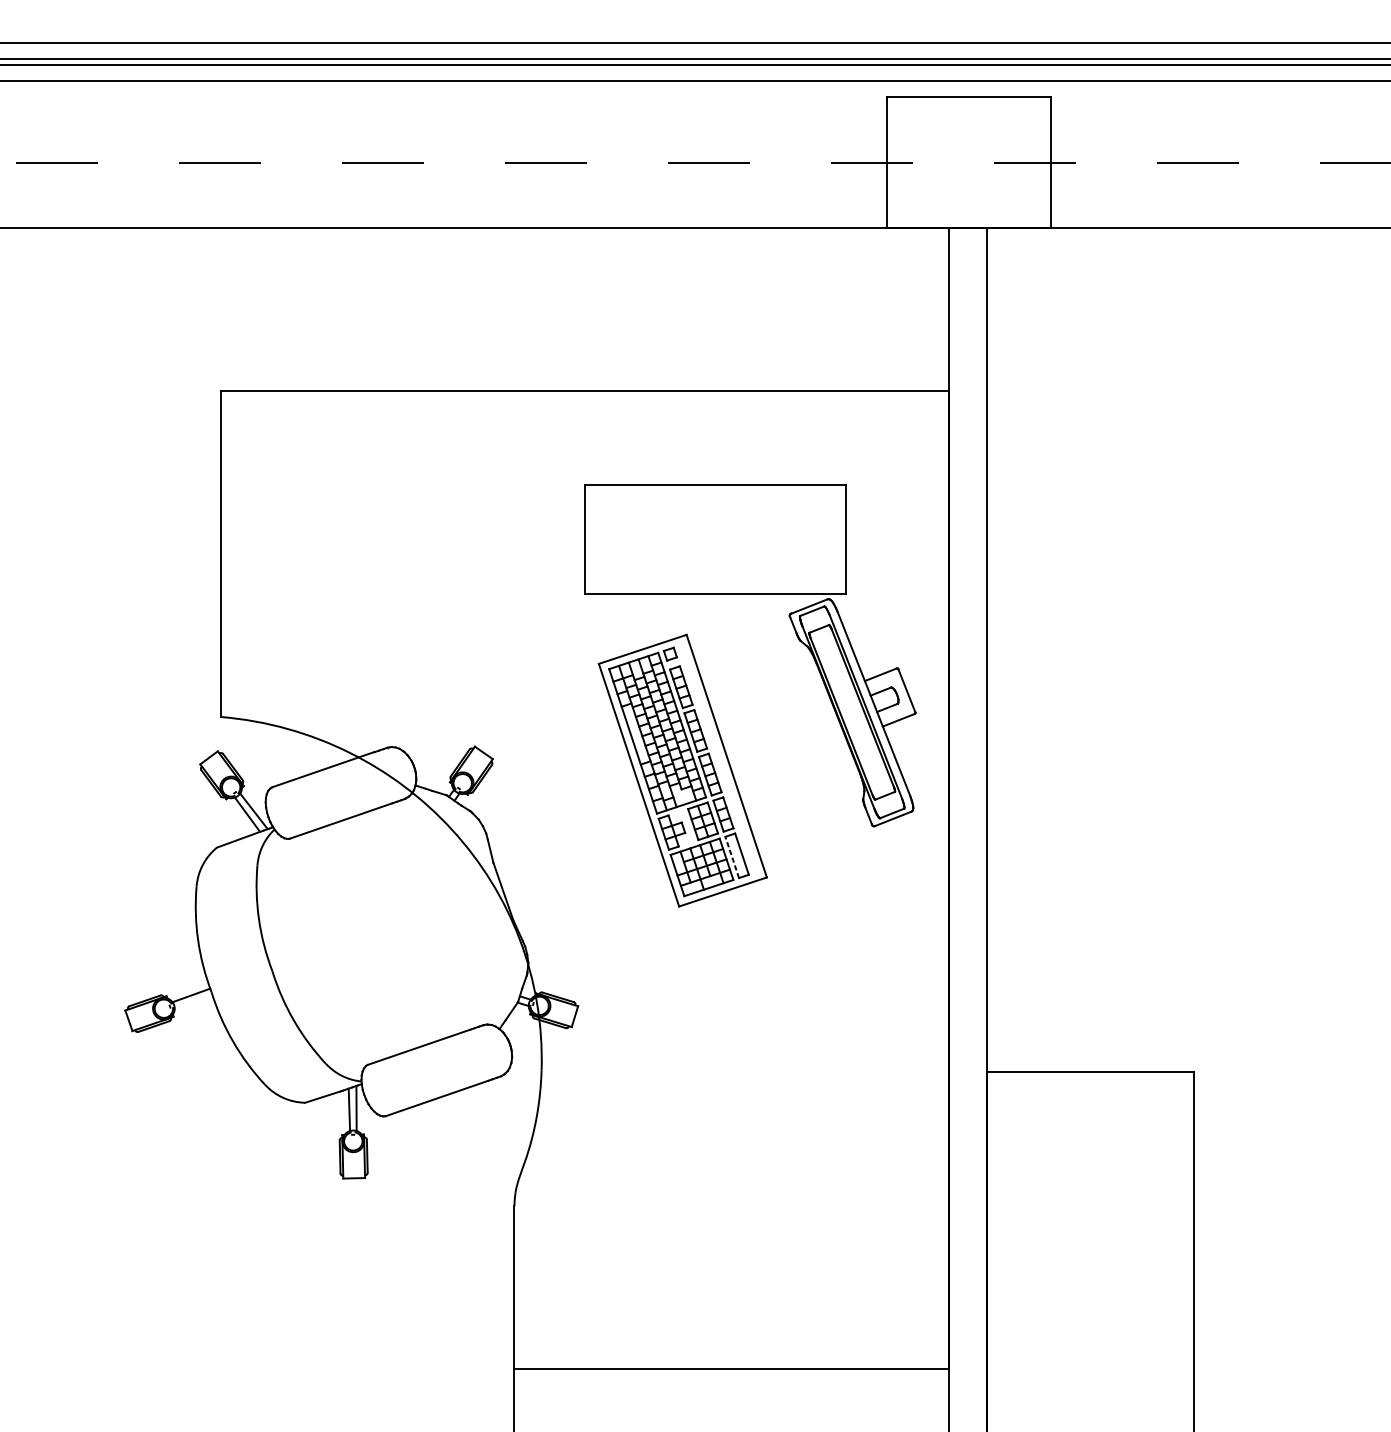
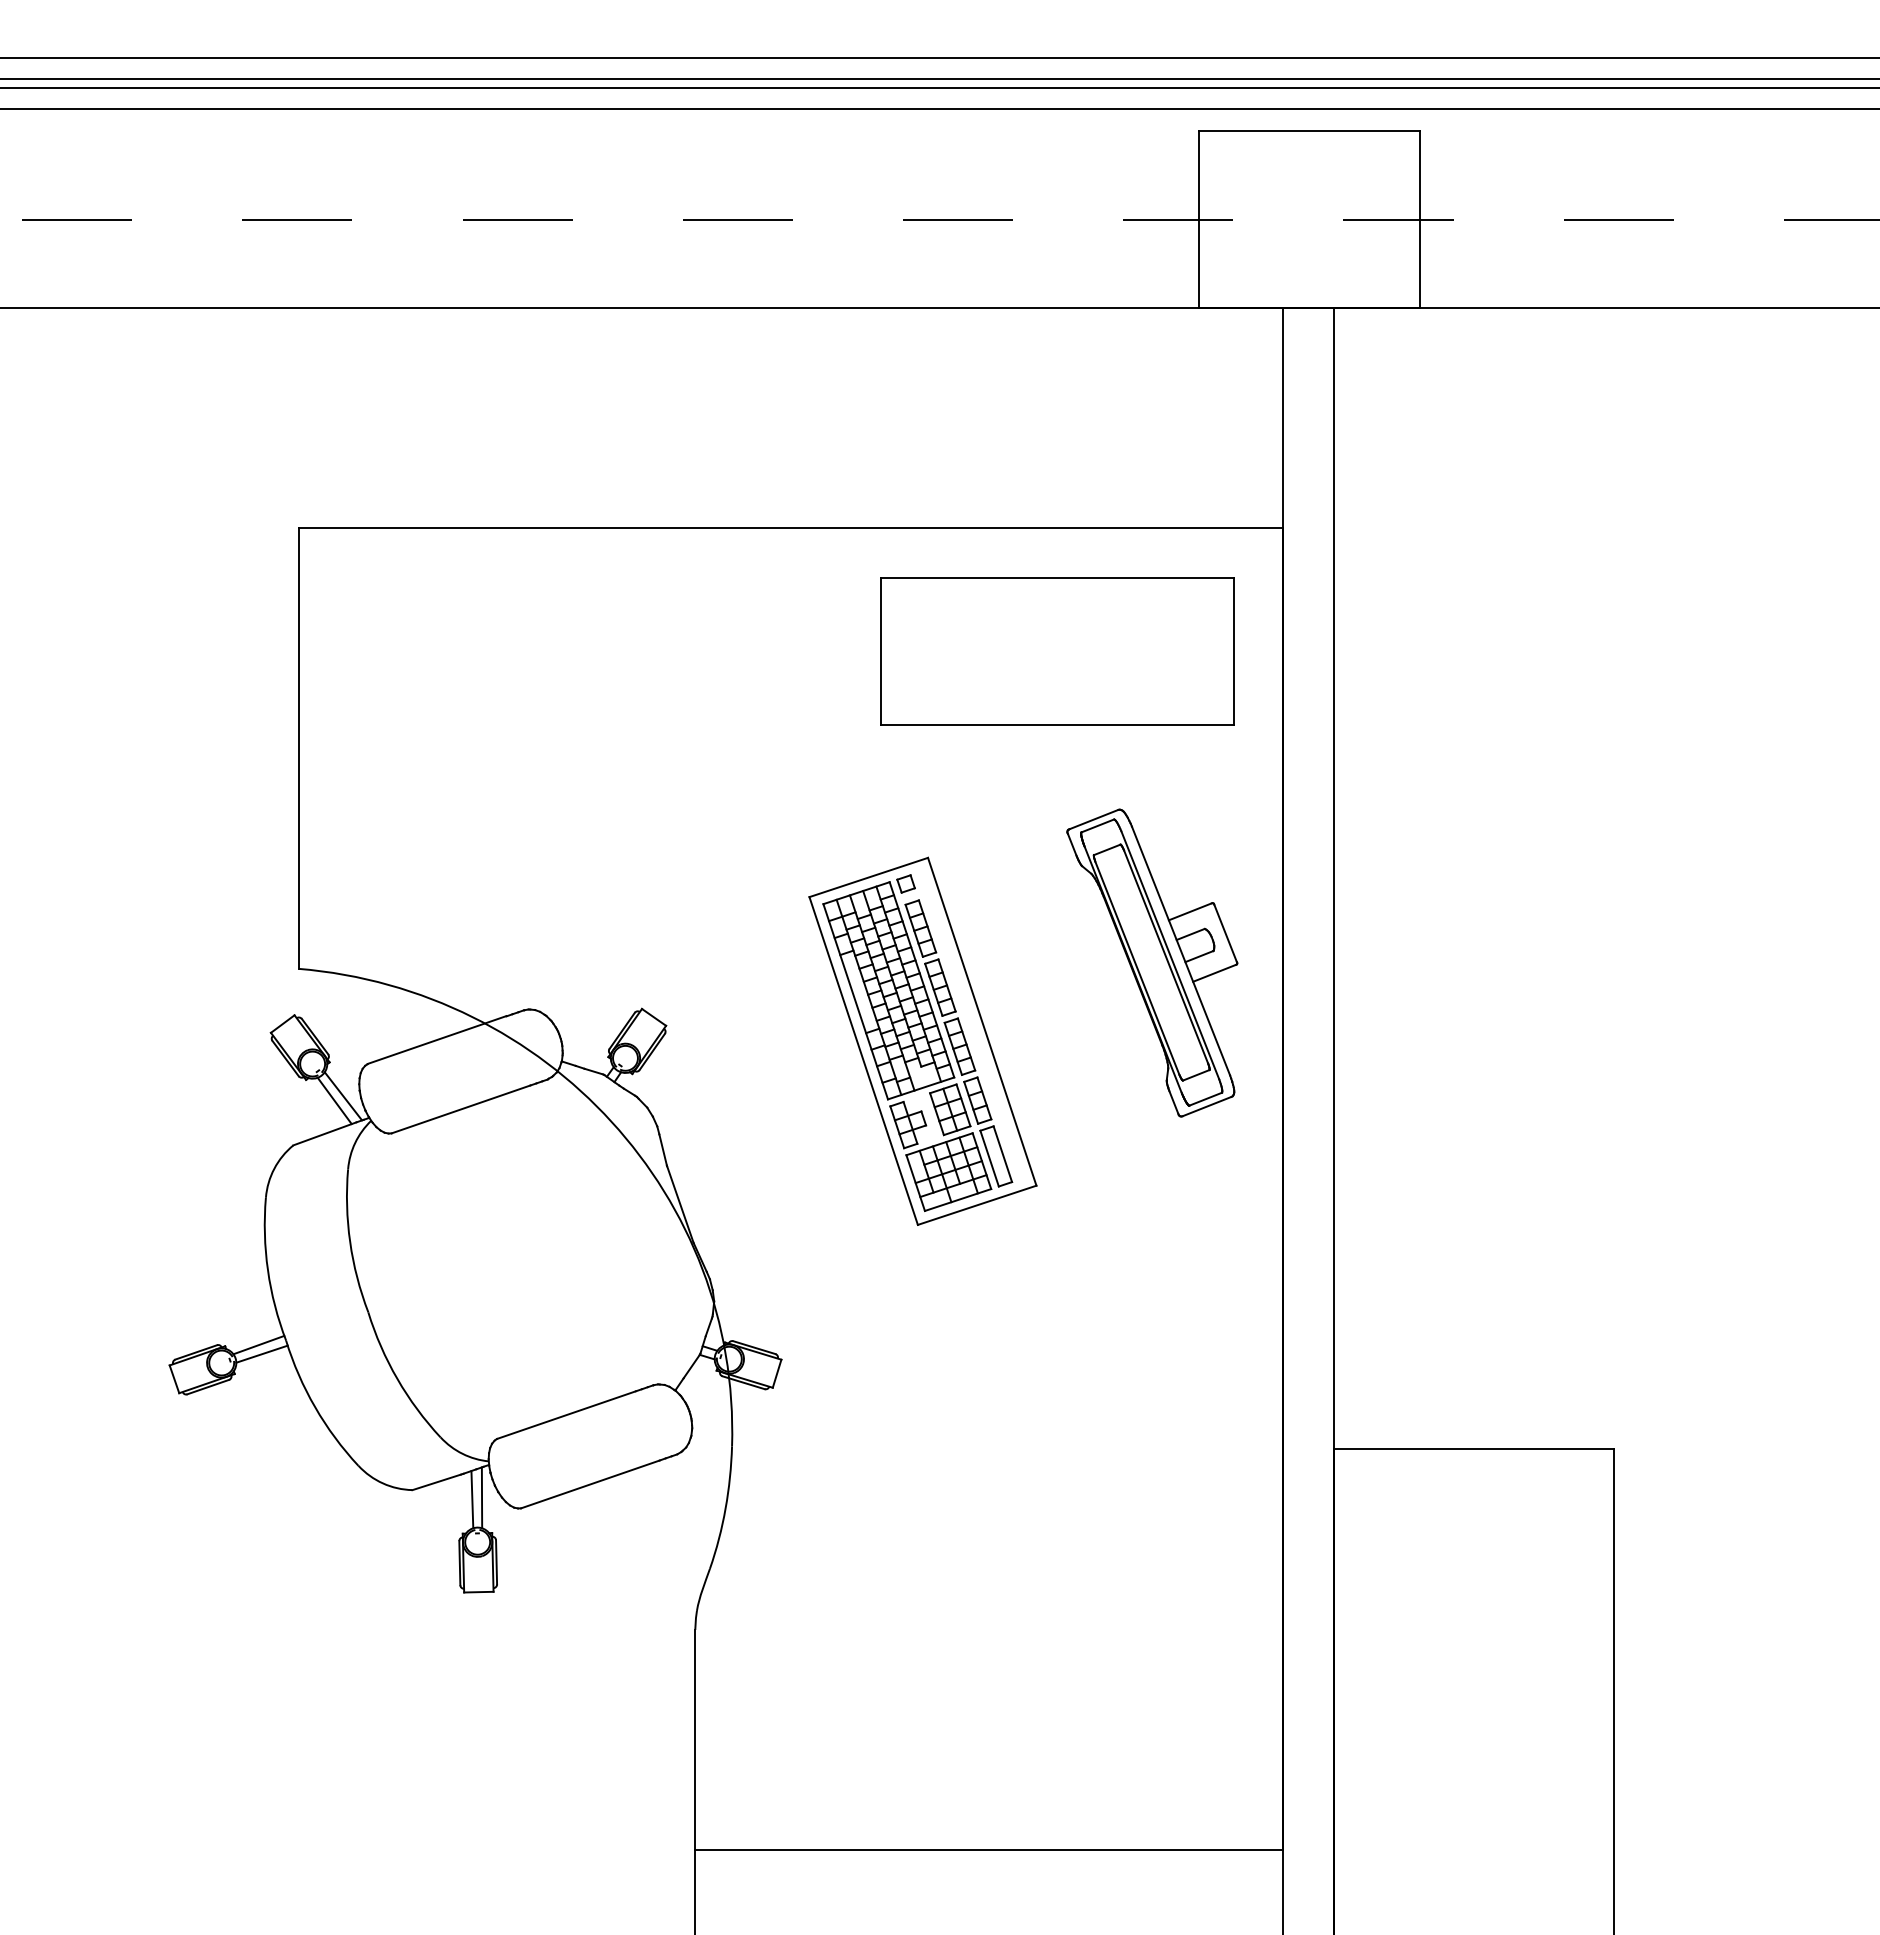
part: (715, 539) -> (1057, 651), moved
line: (732, 857) -> (989, 1158), dashed -> solid
line: (193, 1001) -> (261, 1353), added

